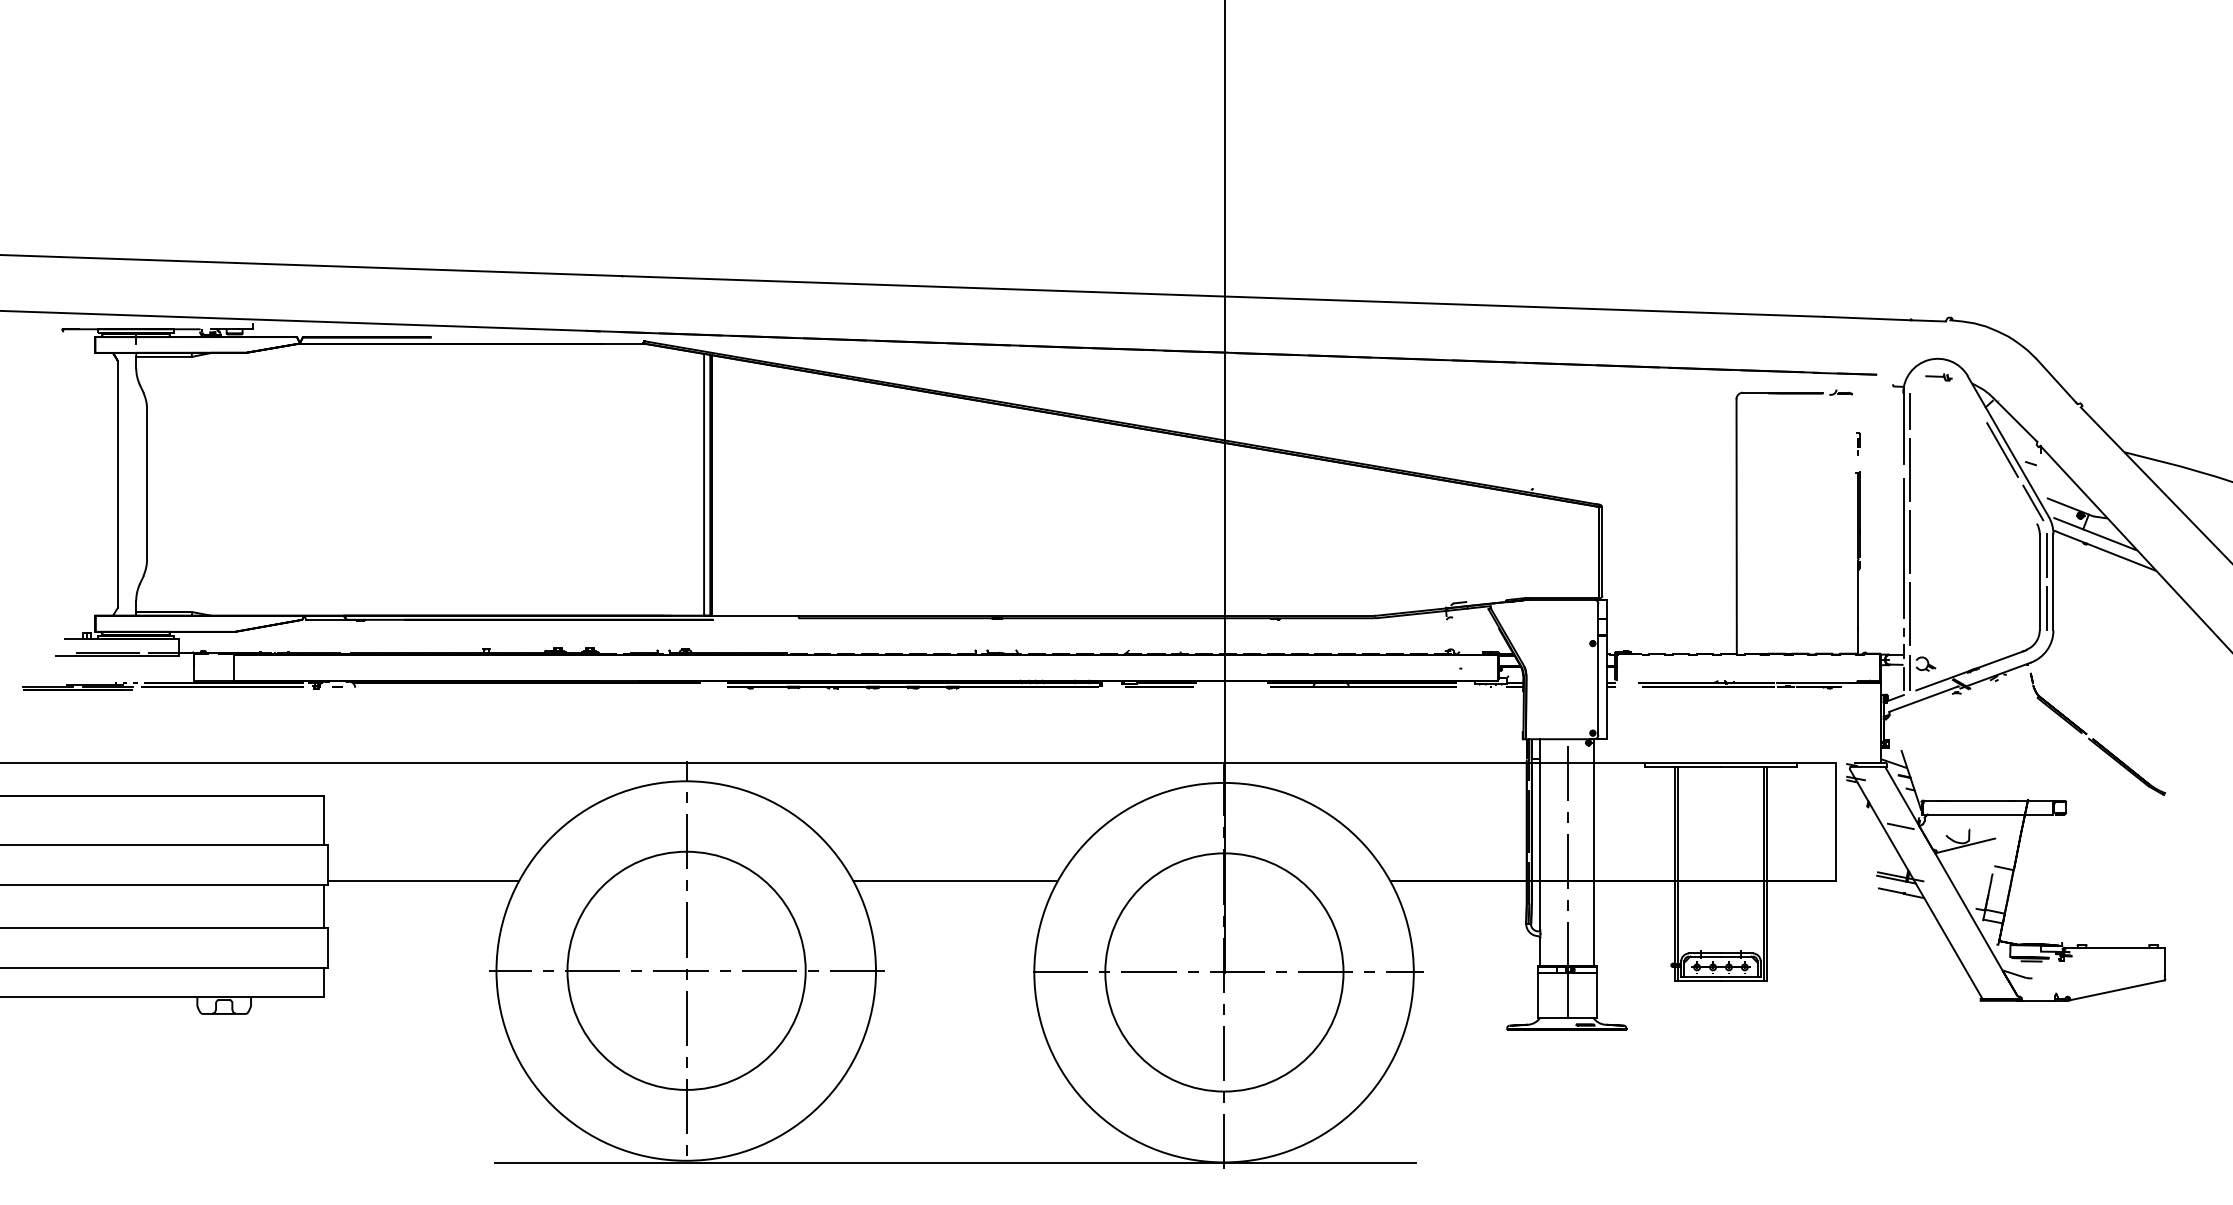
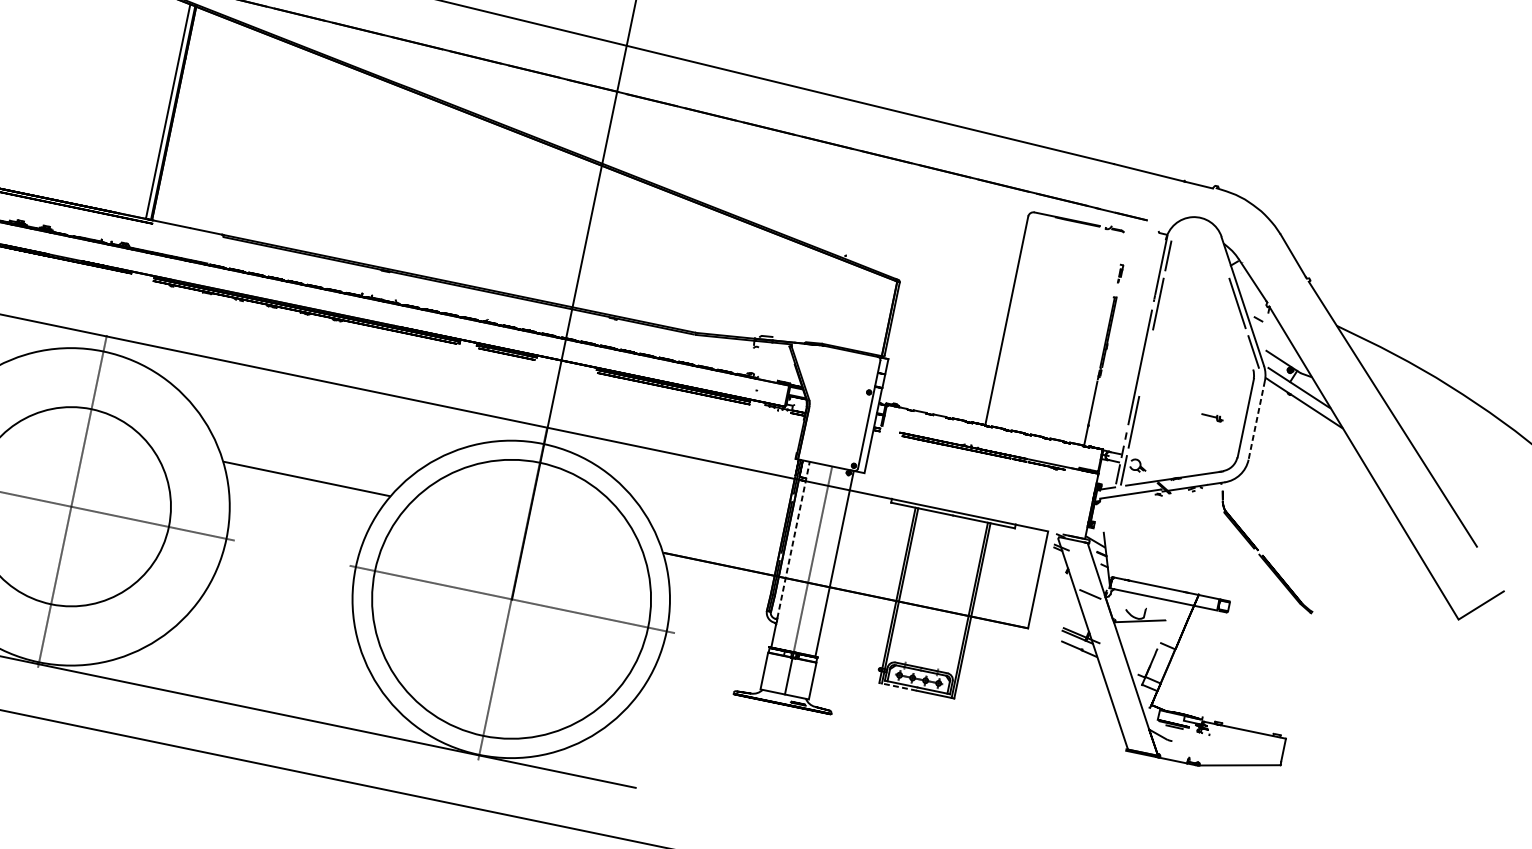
part: (1938, 377) -> (1212, 417), moved
line: (1910, 542) -> (1146, 363), removed
line: (2046, 555) -> (1255, 397), removed
line: (2053, 582) -> (1256, 420), solid -> dashed
line: (2046, 608) -> (1246, 440), removed
line: (1540, 834) -> (793, 539), solid -> dashed
circle: (1224, 972) -> (511, 599), size x1.4
line: (1698, 981) -> (898, 687), solid -> dashed

